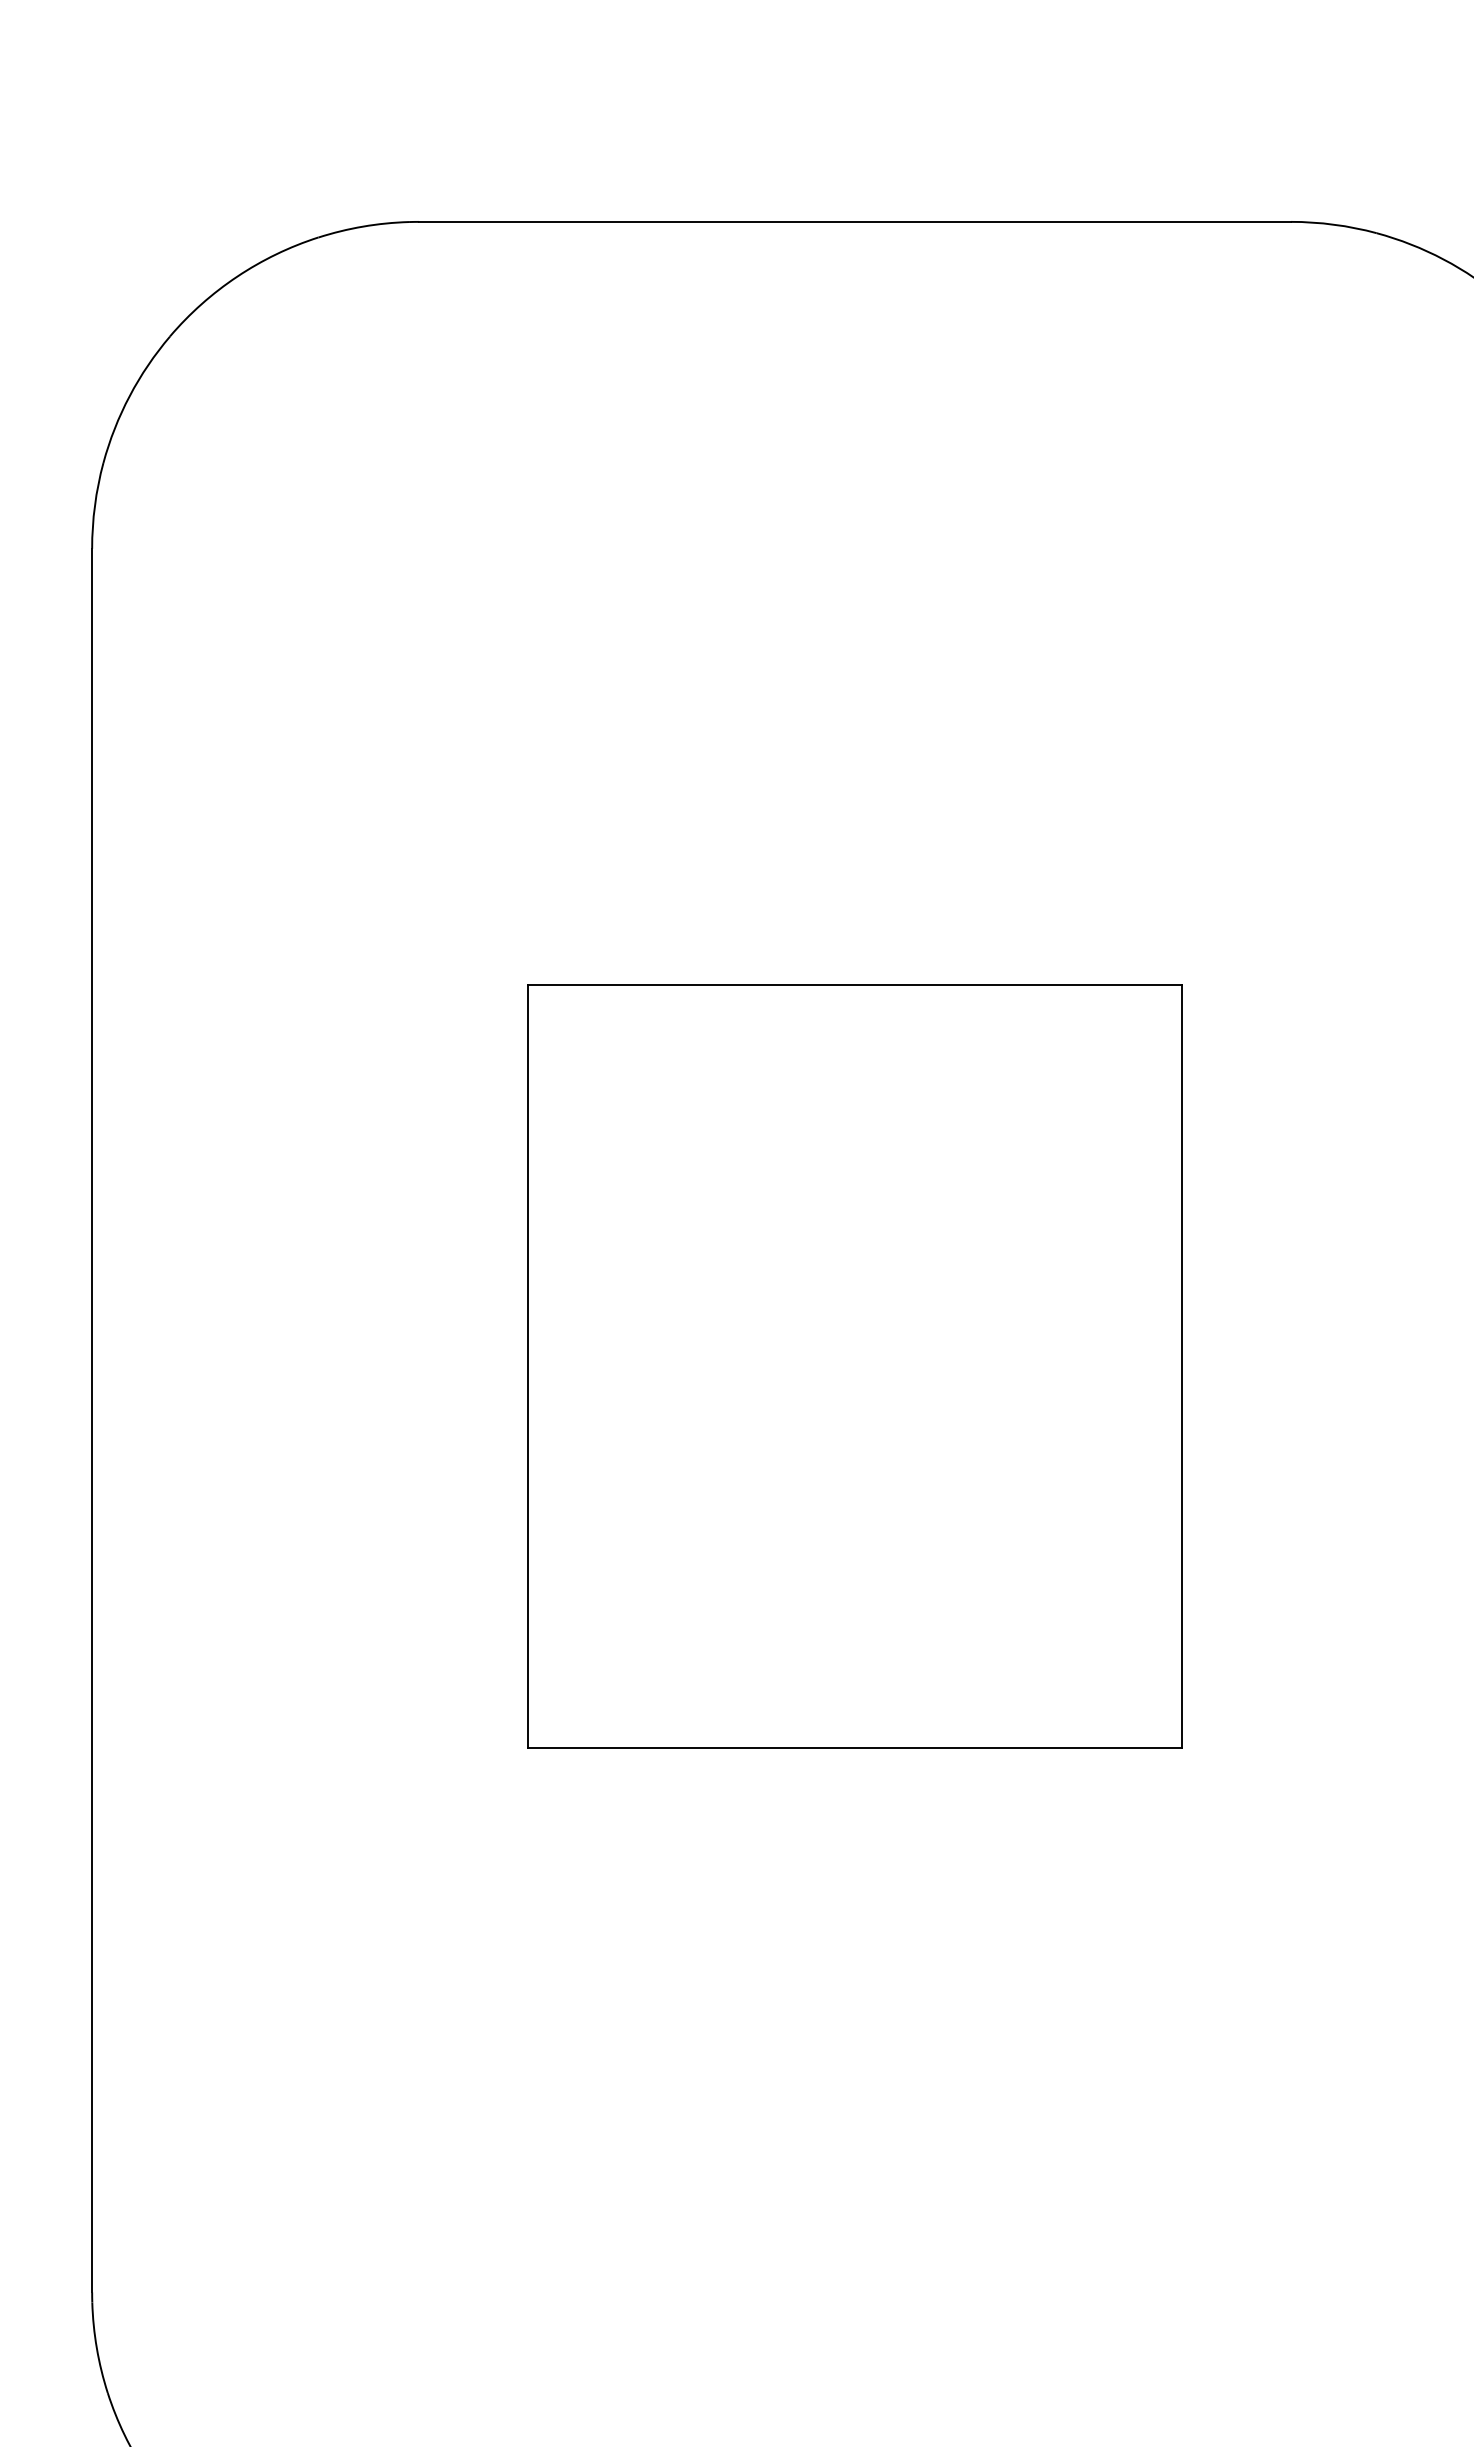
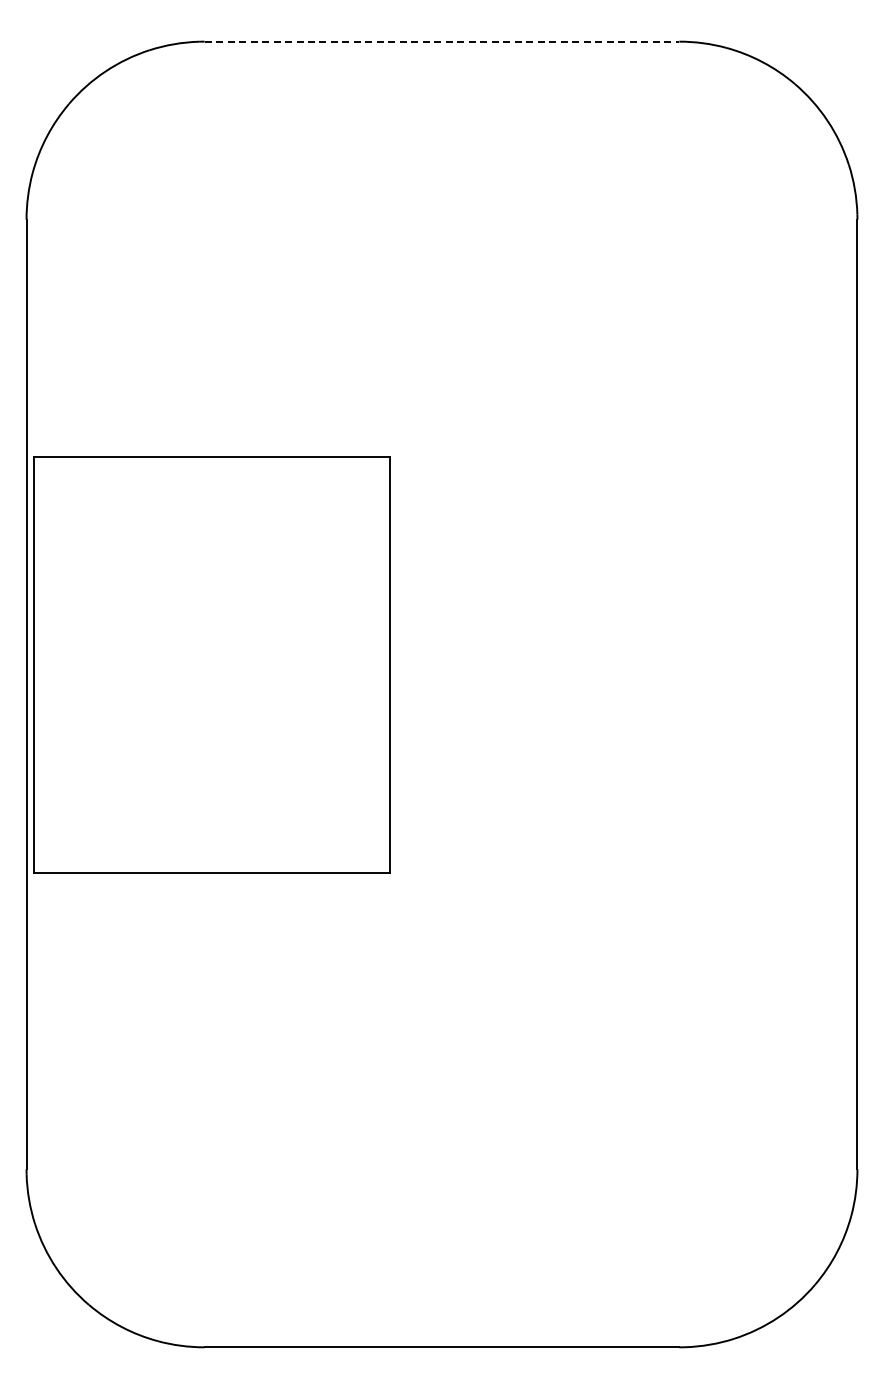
line: (855, 221) -> (442, 41), solid -> dashed
part: (854, 1365) -> (211, 664), moved

